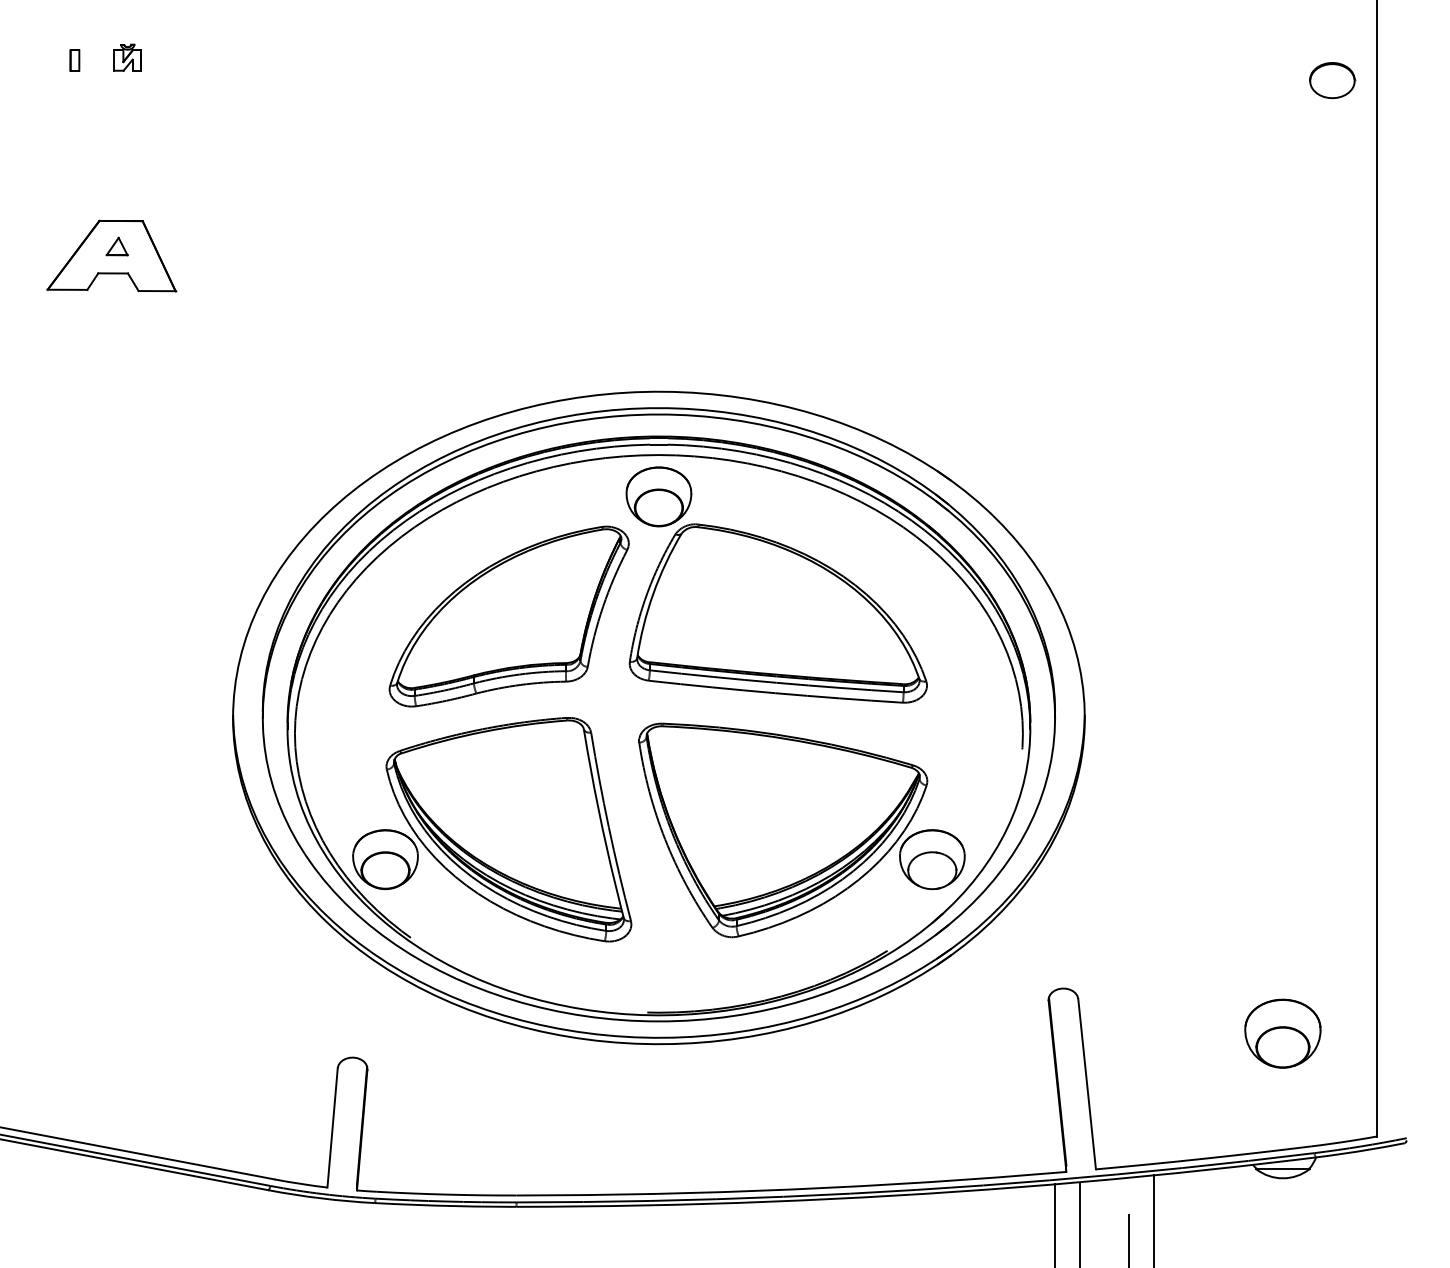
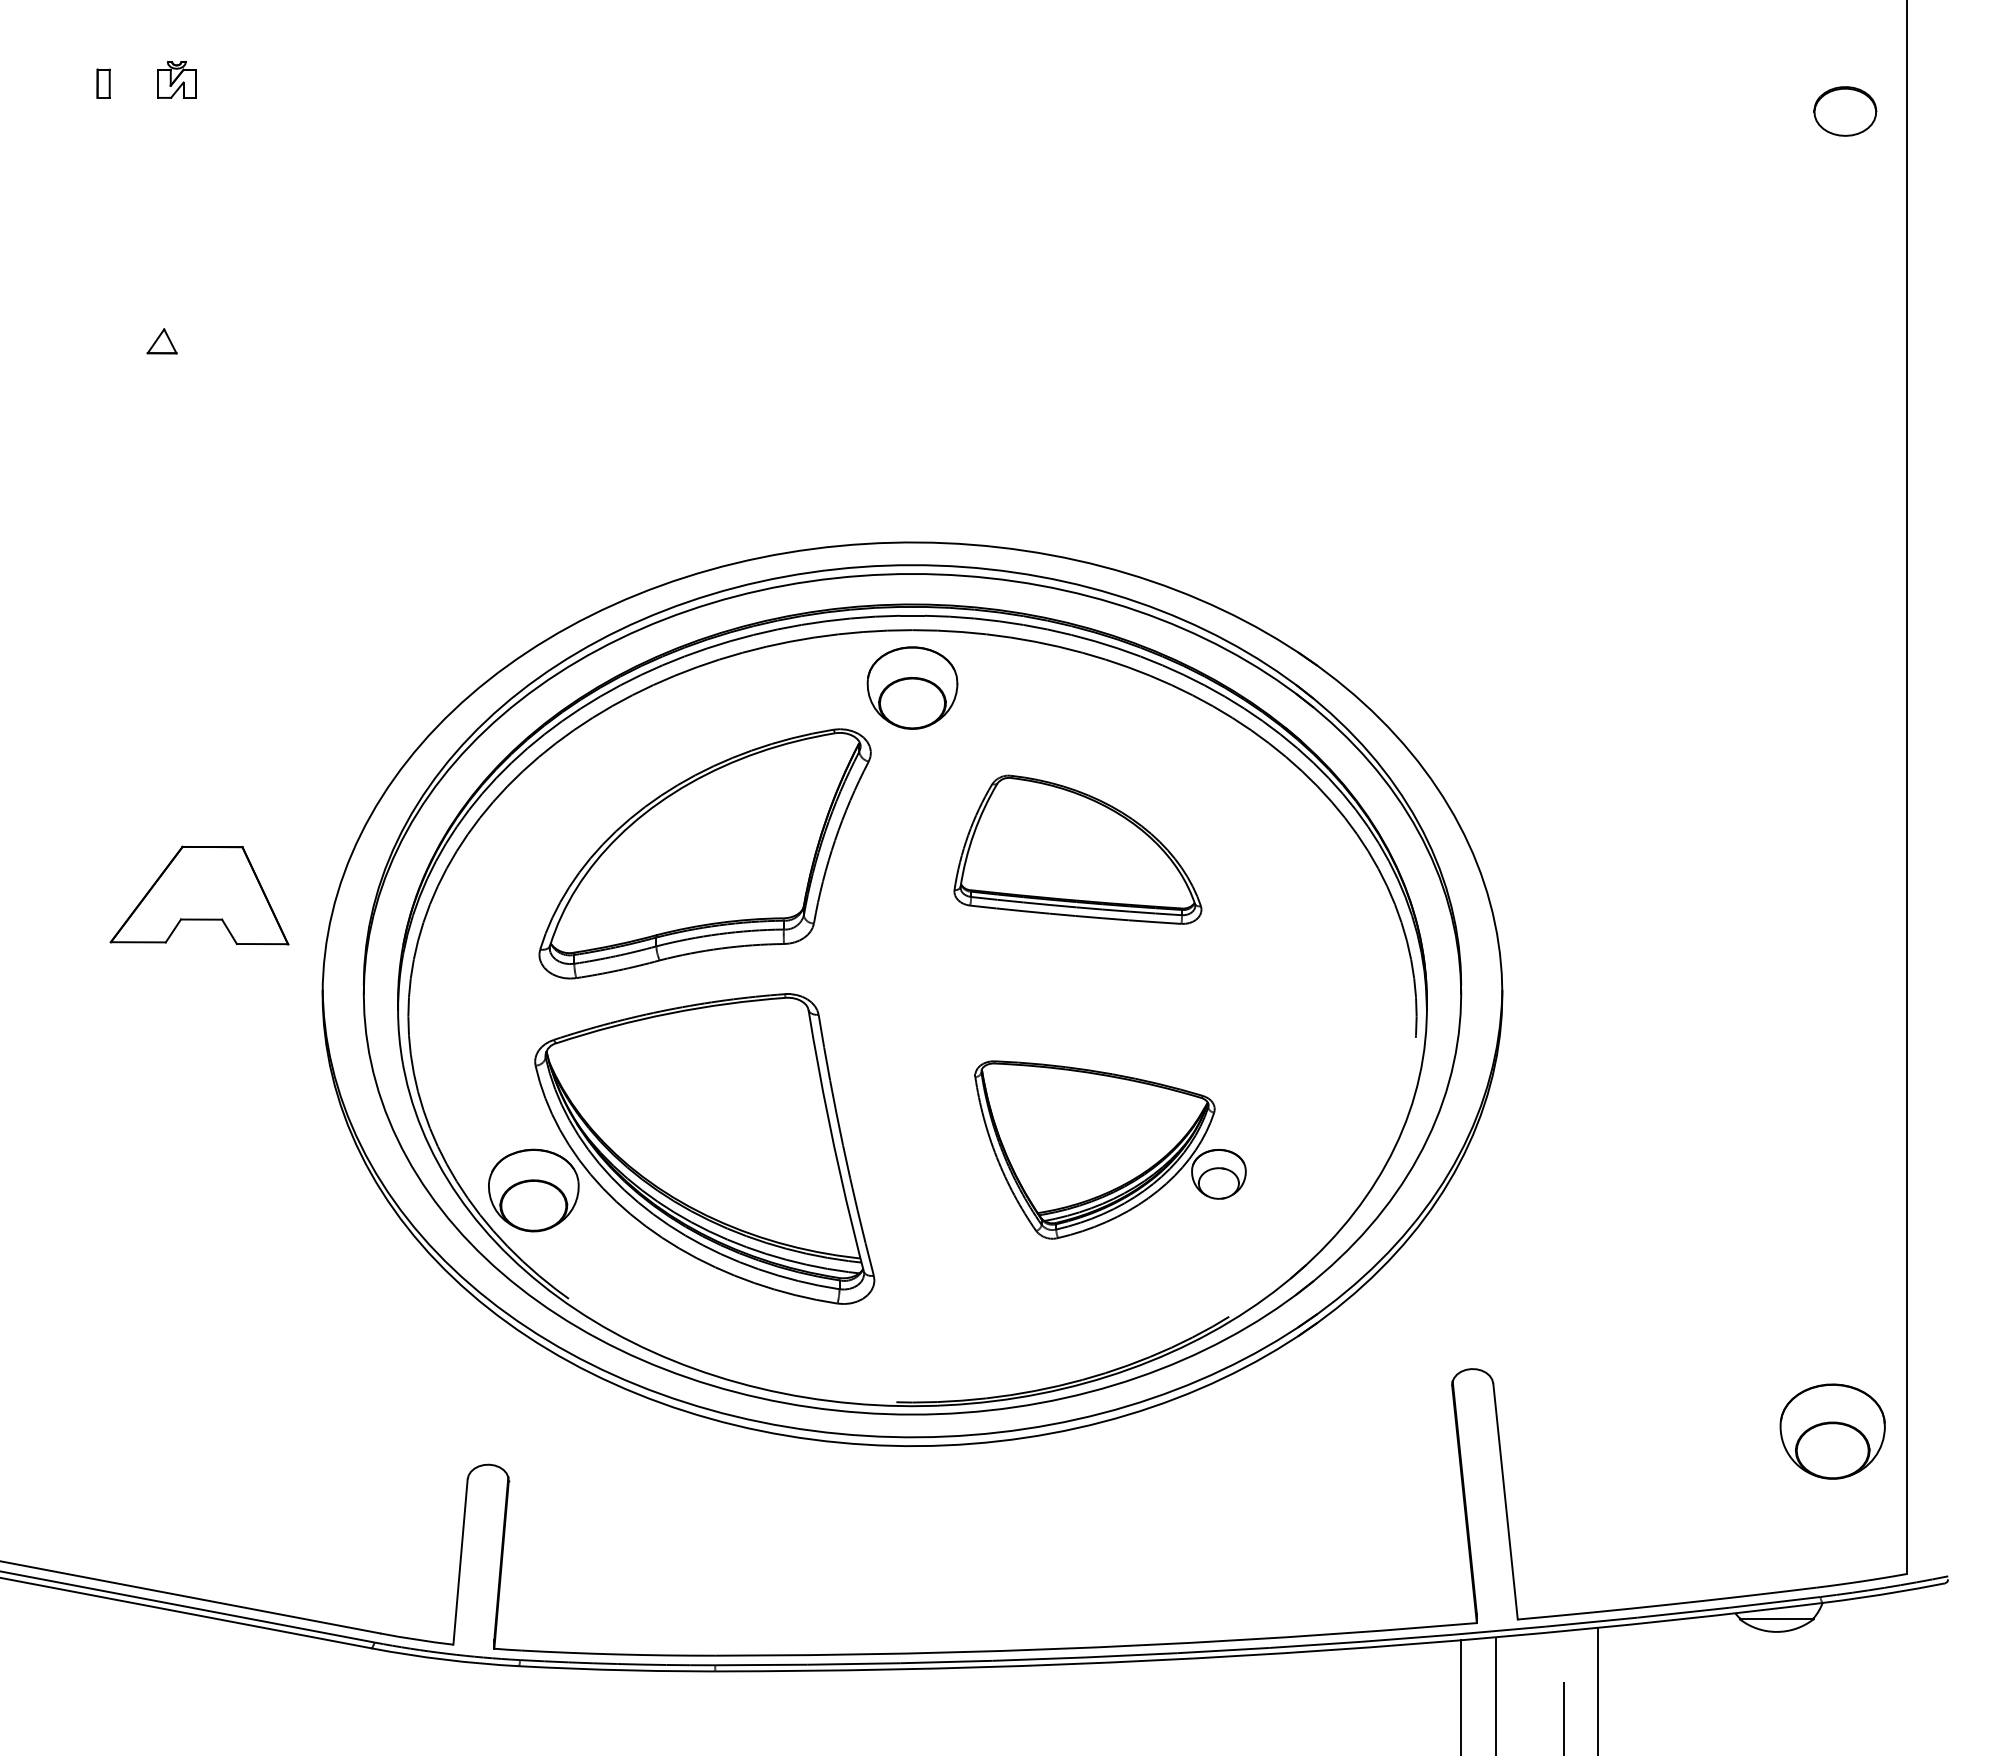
part: (111, 256) -> (199, 895), moved
part: (778, 613) -> (1077, 849), size x0.6
part: (801, 830) -> (1110, 1149), size x0.6
part: (1282, 1033) -> (1832, 1431), moved

